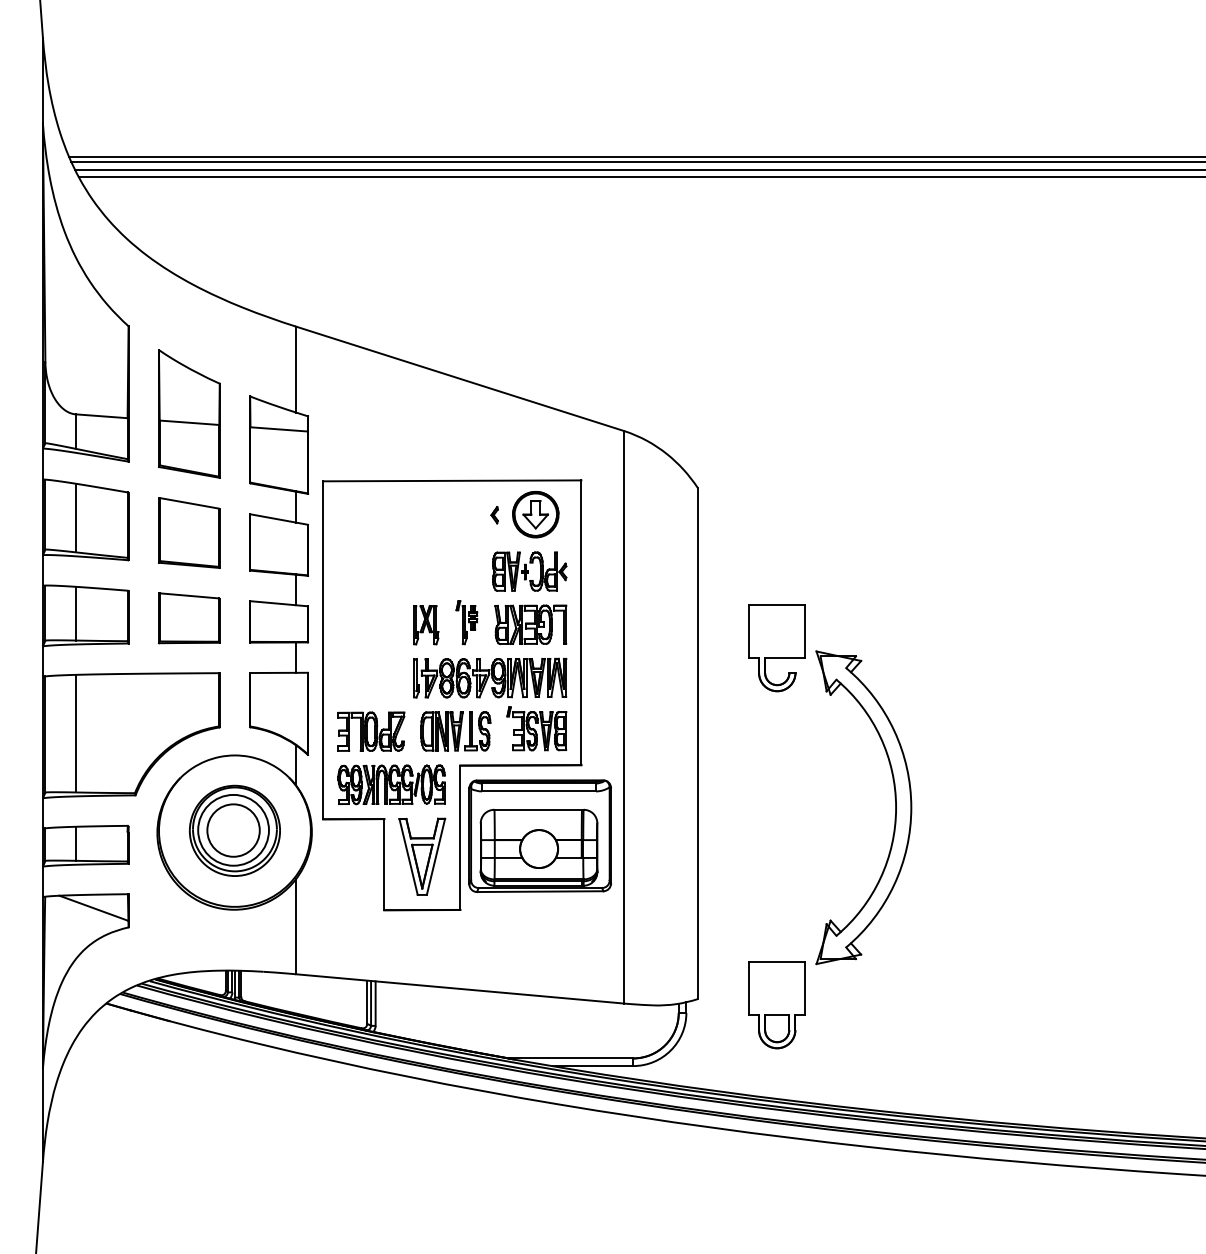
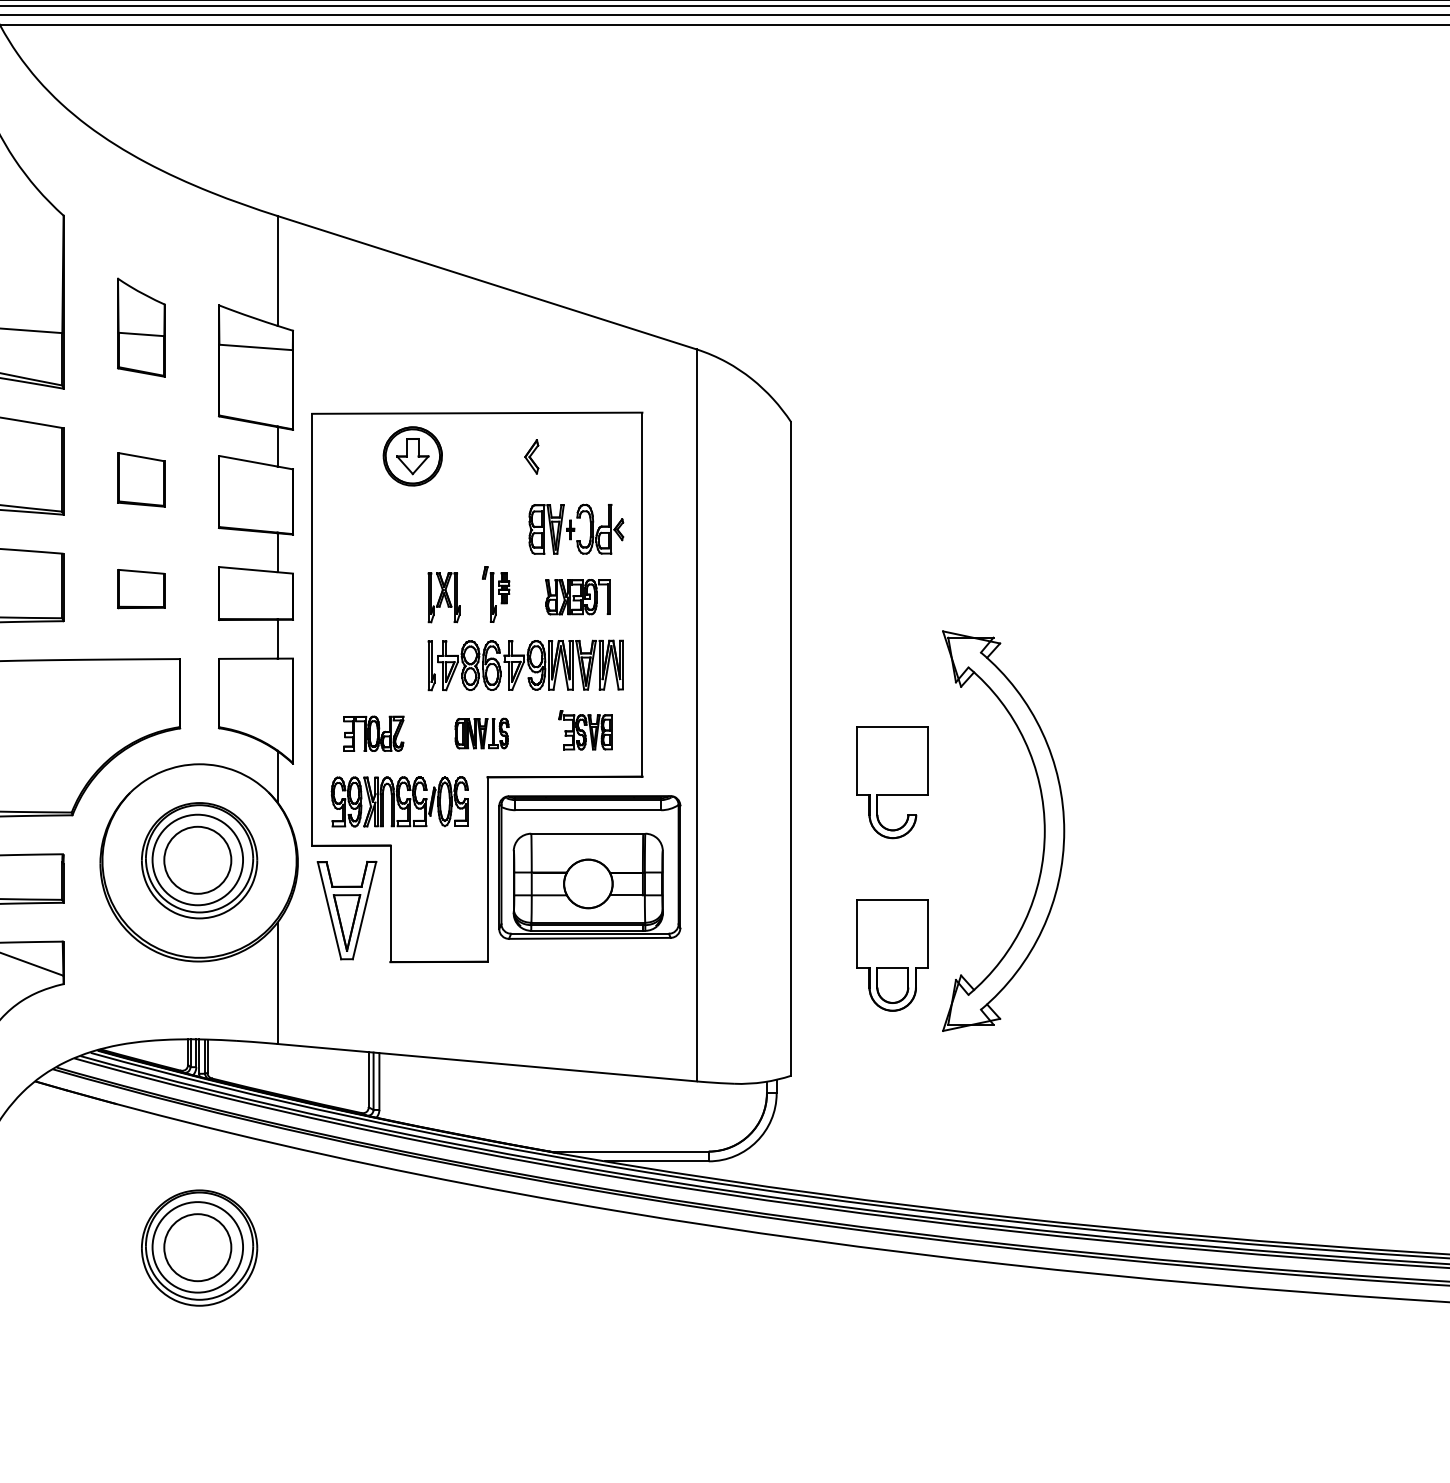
part: (189, 413) -> (141, 327), size x0.6
part: (535, 514) -> (412, 456), moved
part: (494, 515) -> (531, 457), size x1.6
part: (189, 532) -> (141, 479), size x0.6
part: (189, 618) -> (141, 589), size x0.6
part: (530, 624) -> (577, 596), size x0.7
part: (776, 648) -> (891, 783), moved
part: (536, 728) -> (585, 729), size x0.7
part: (371, 731) -> (374, 733), size x0.7
part: (455, 731) -> (481, 733), size x0.6
part: (422, 856) -> (347, 910), moved
part: (776, 1005) -> (891, 956), moved
part: (234, 1133) -> (198, 1247), added

